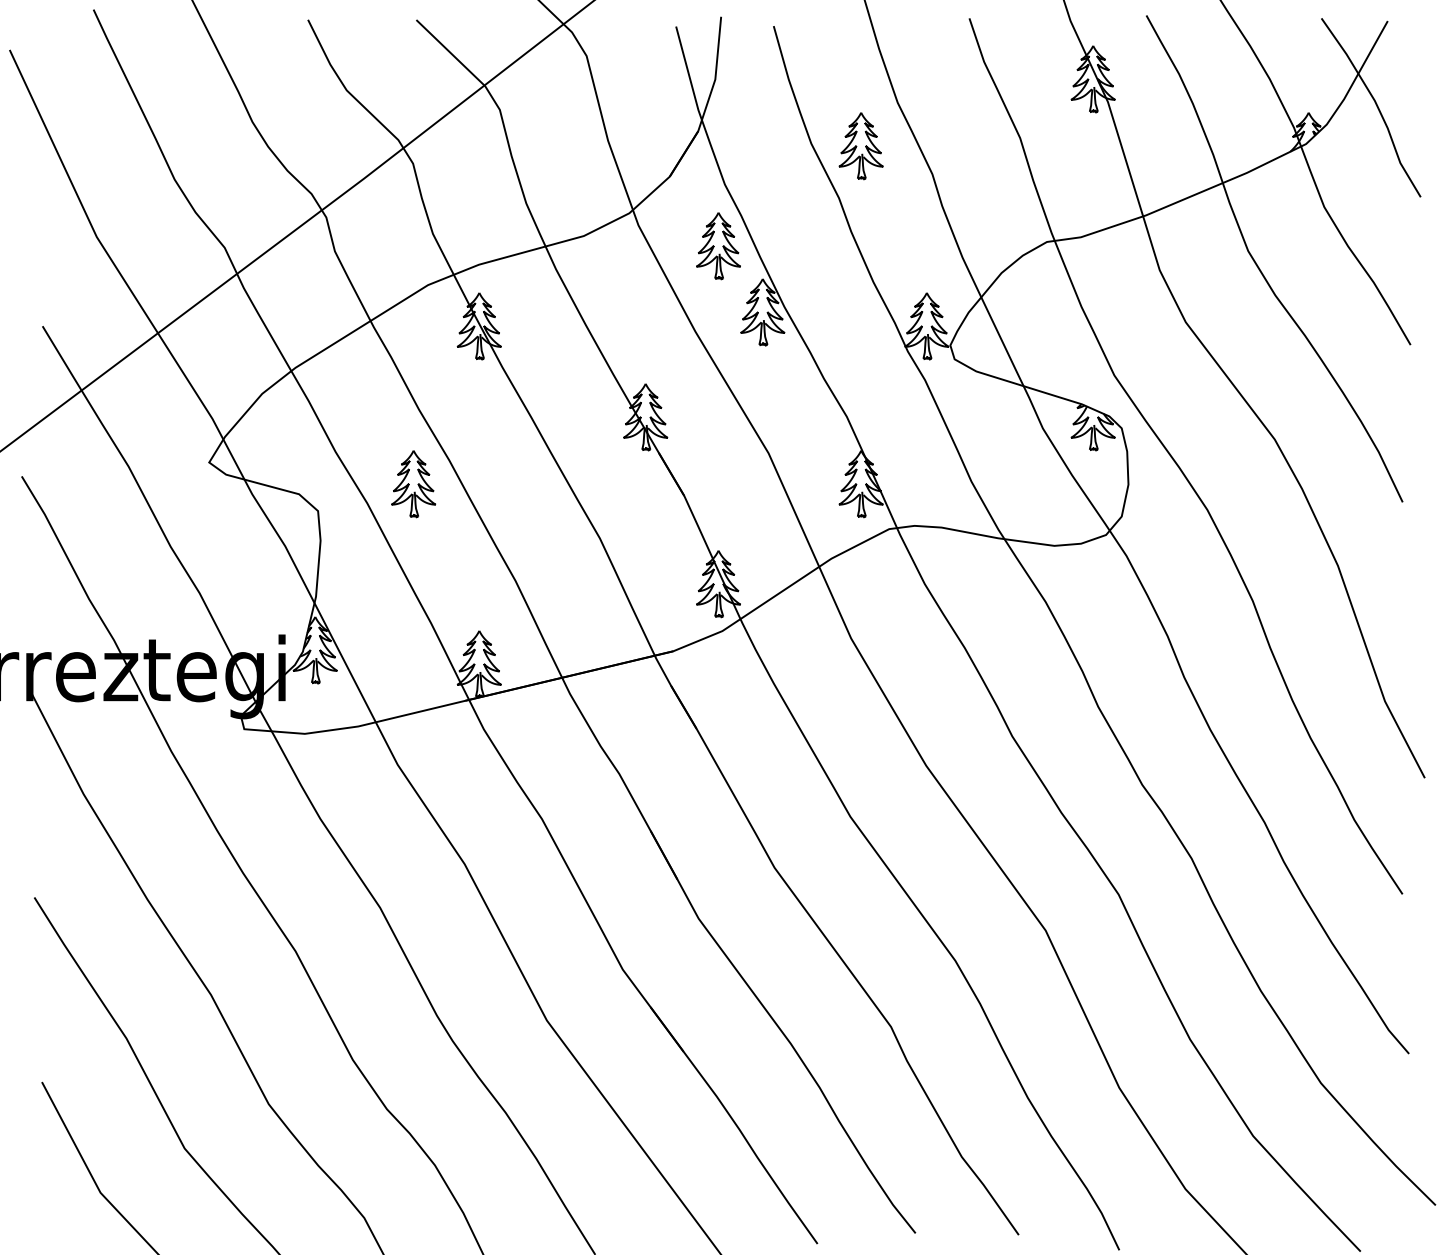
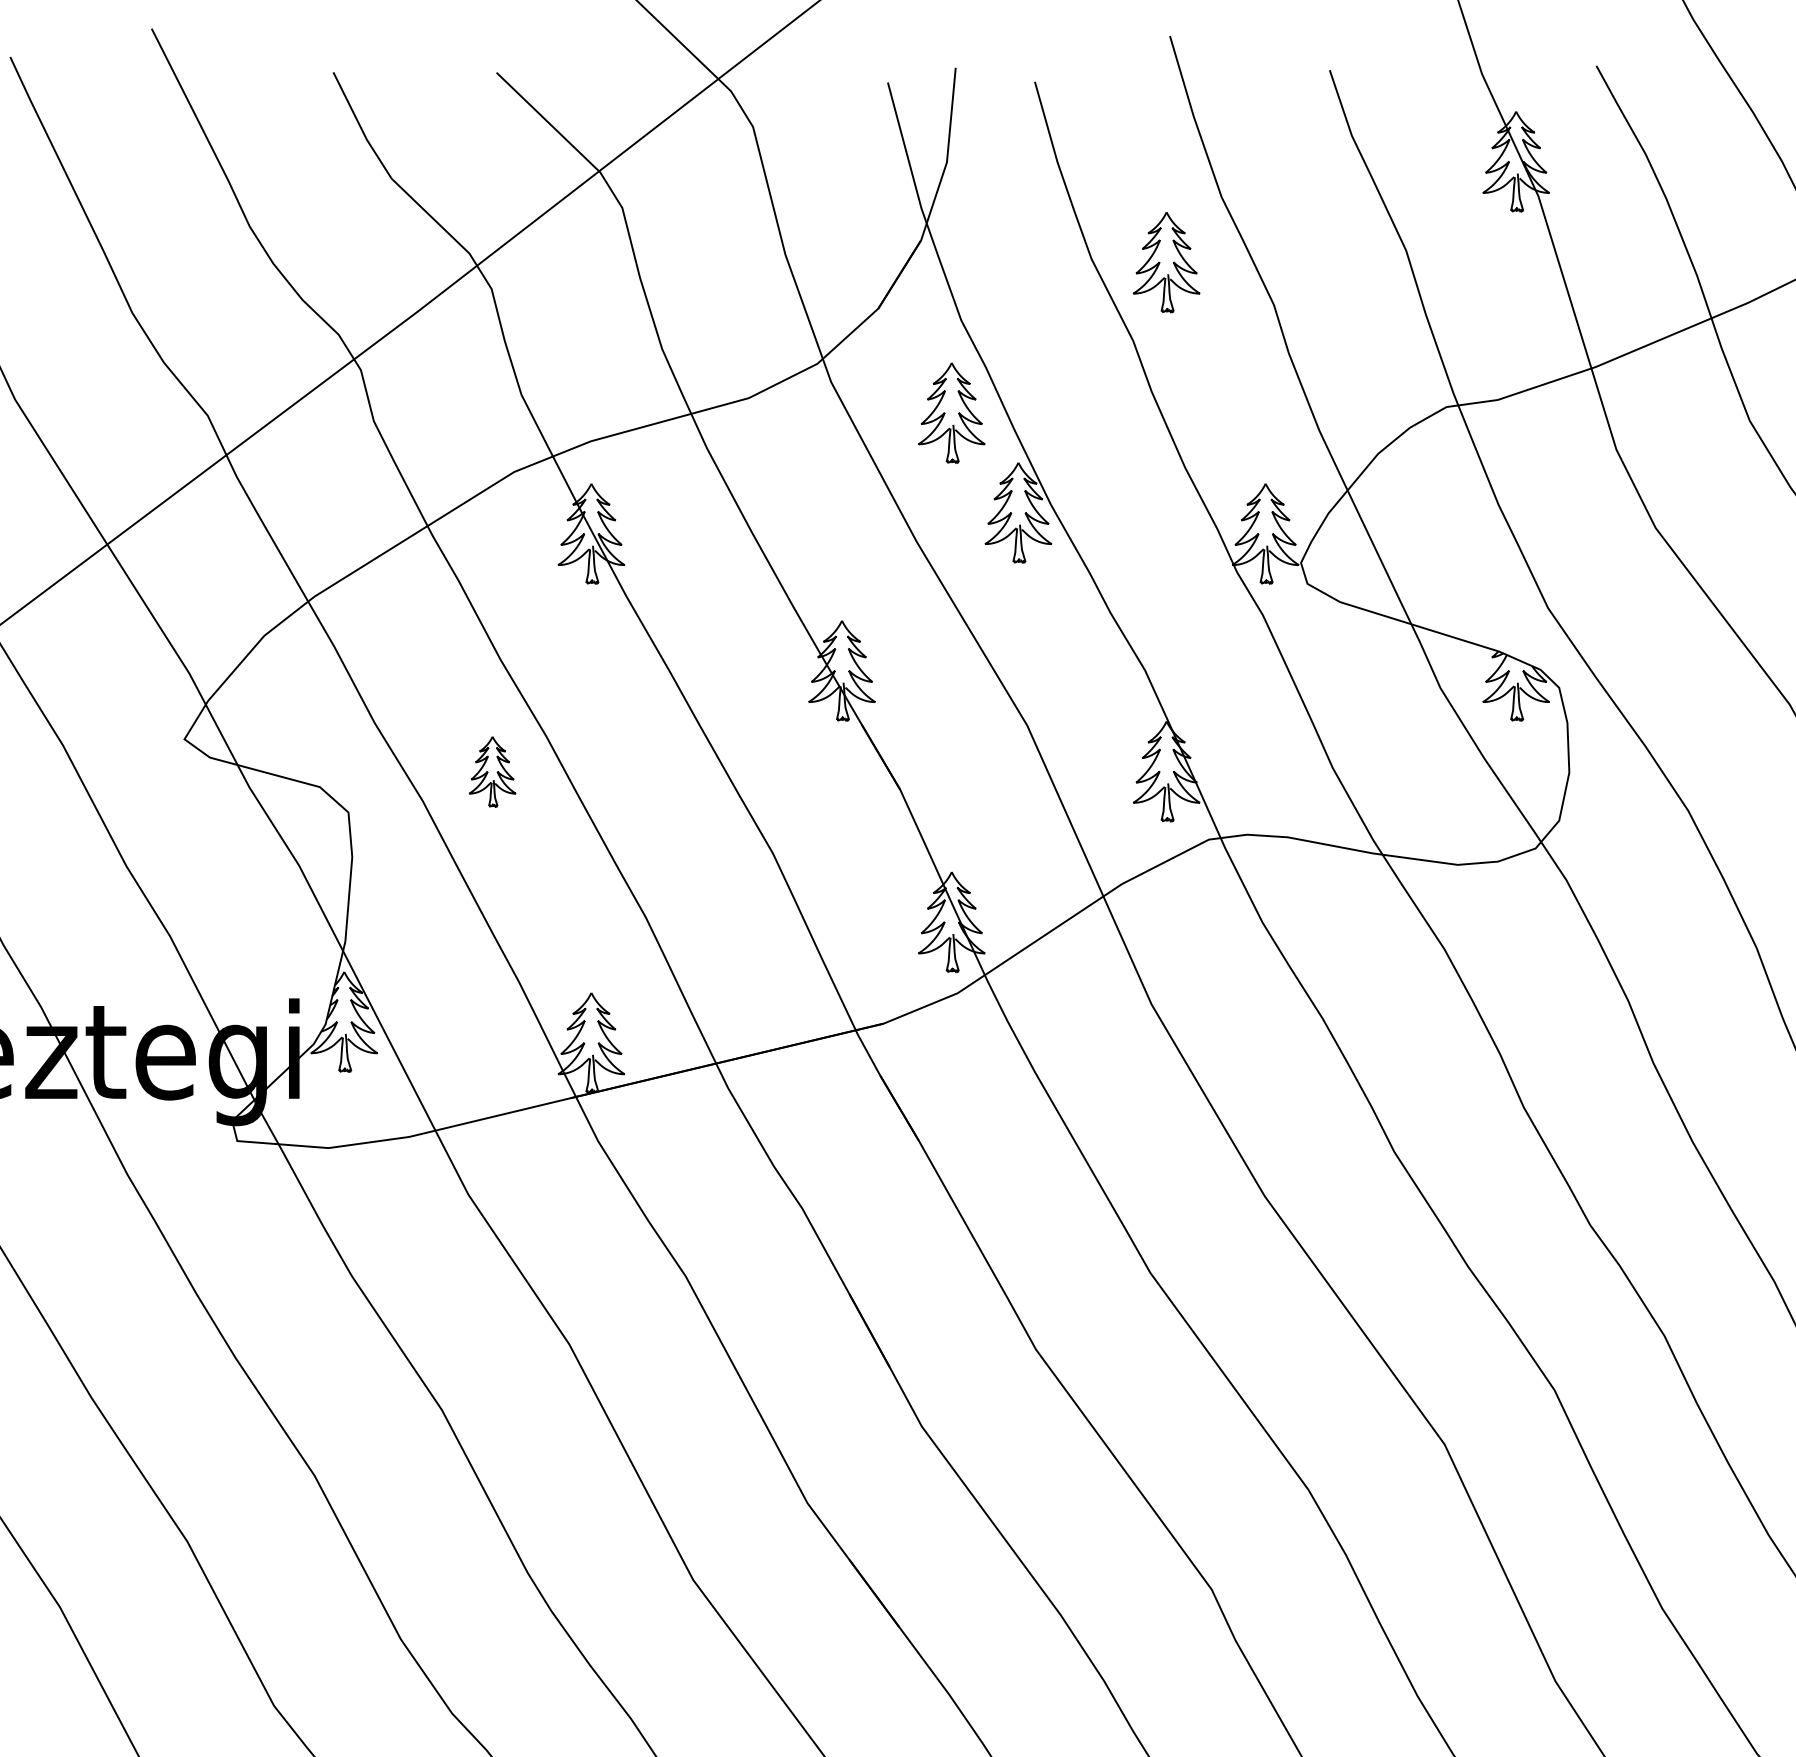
part: (413, 484) -> (492, 772), size x0.7

